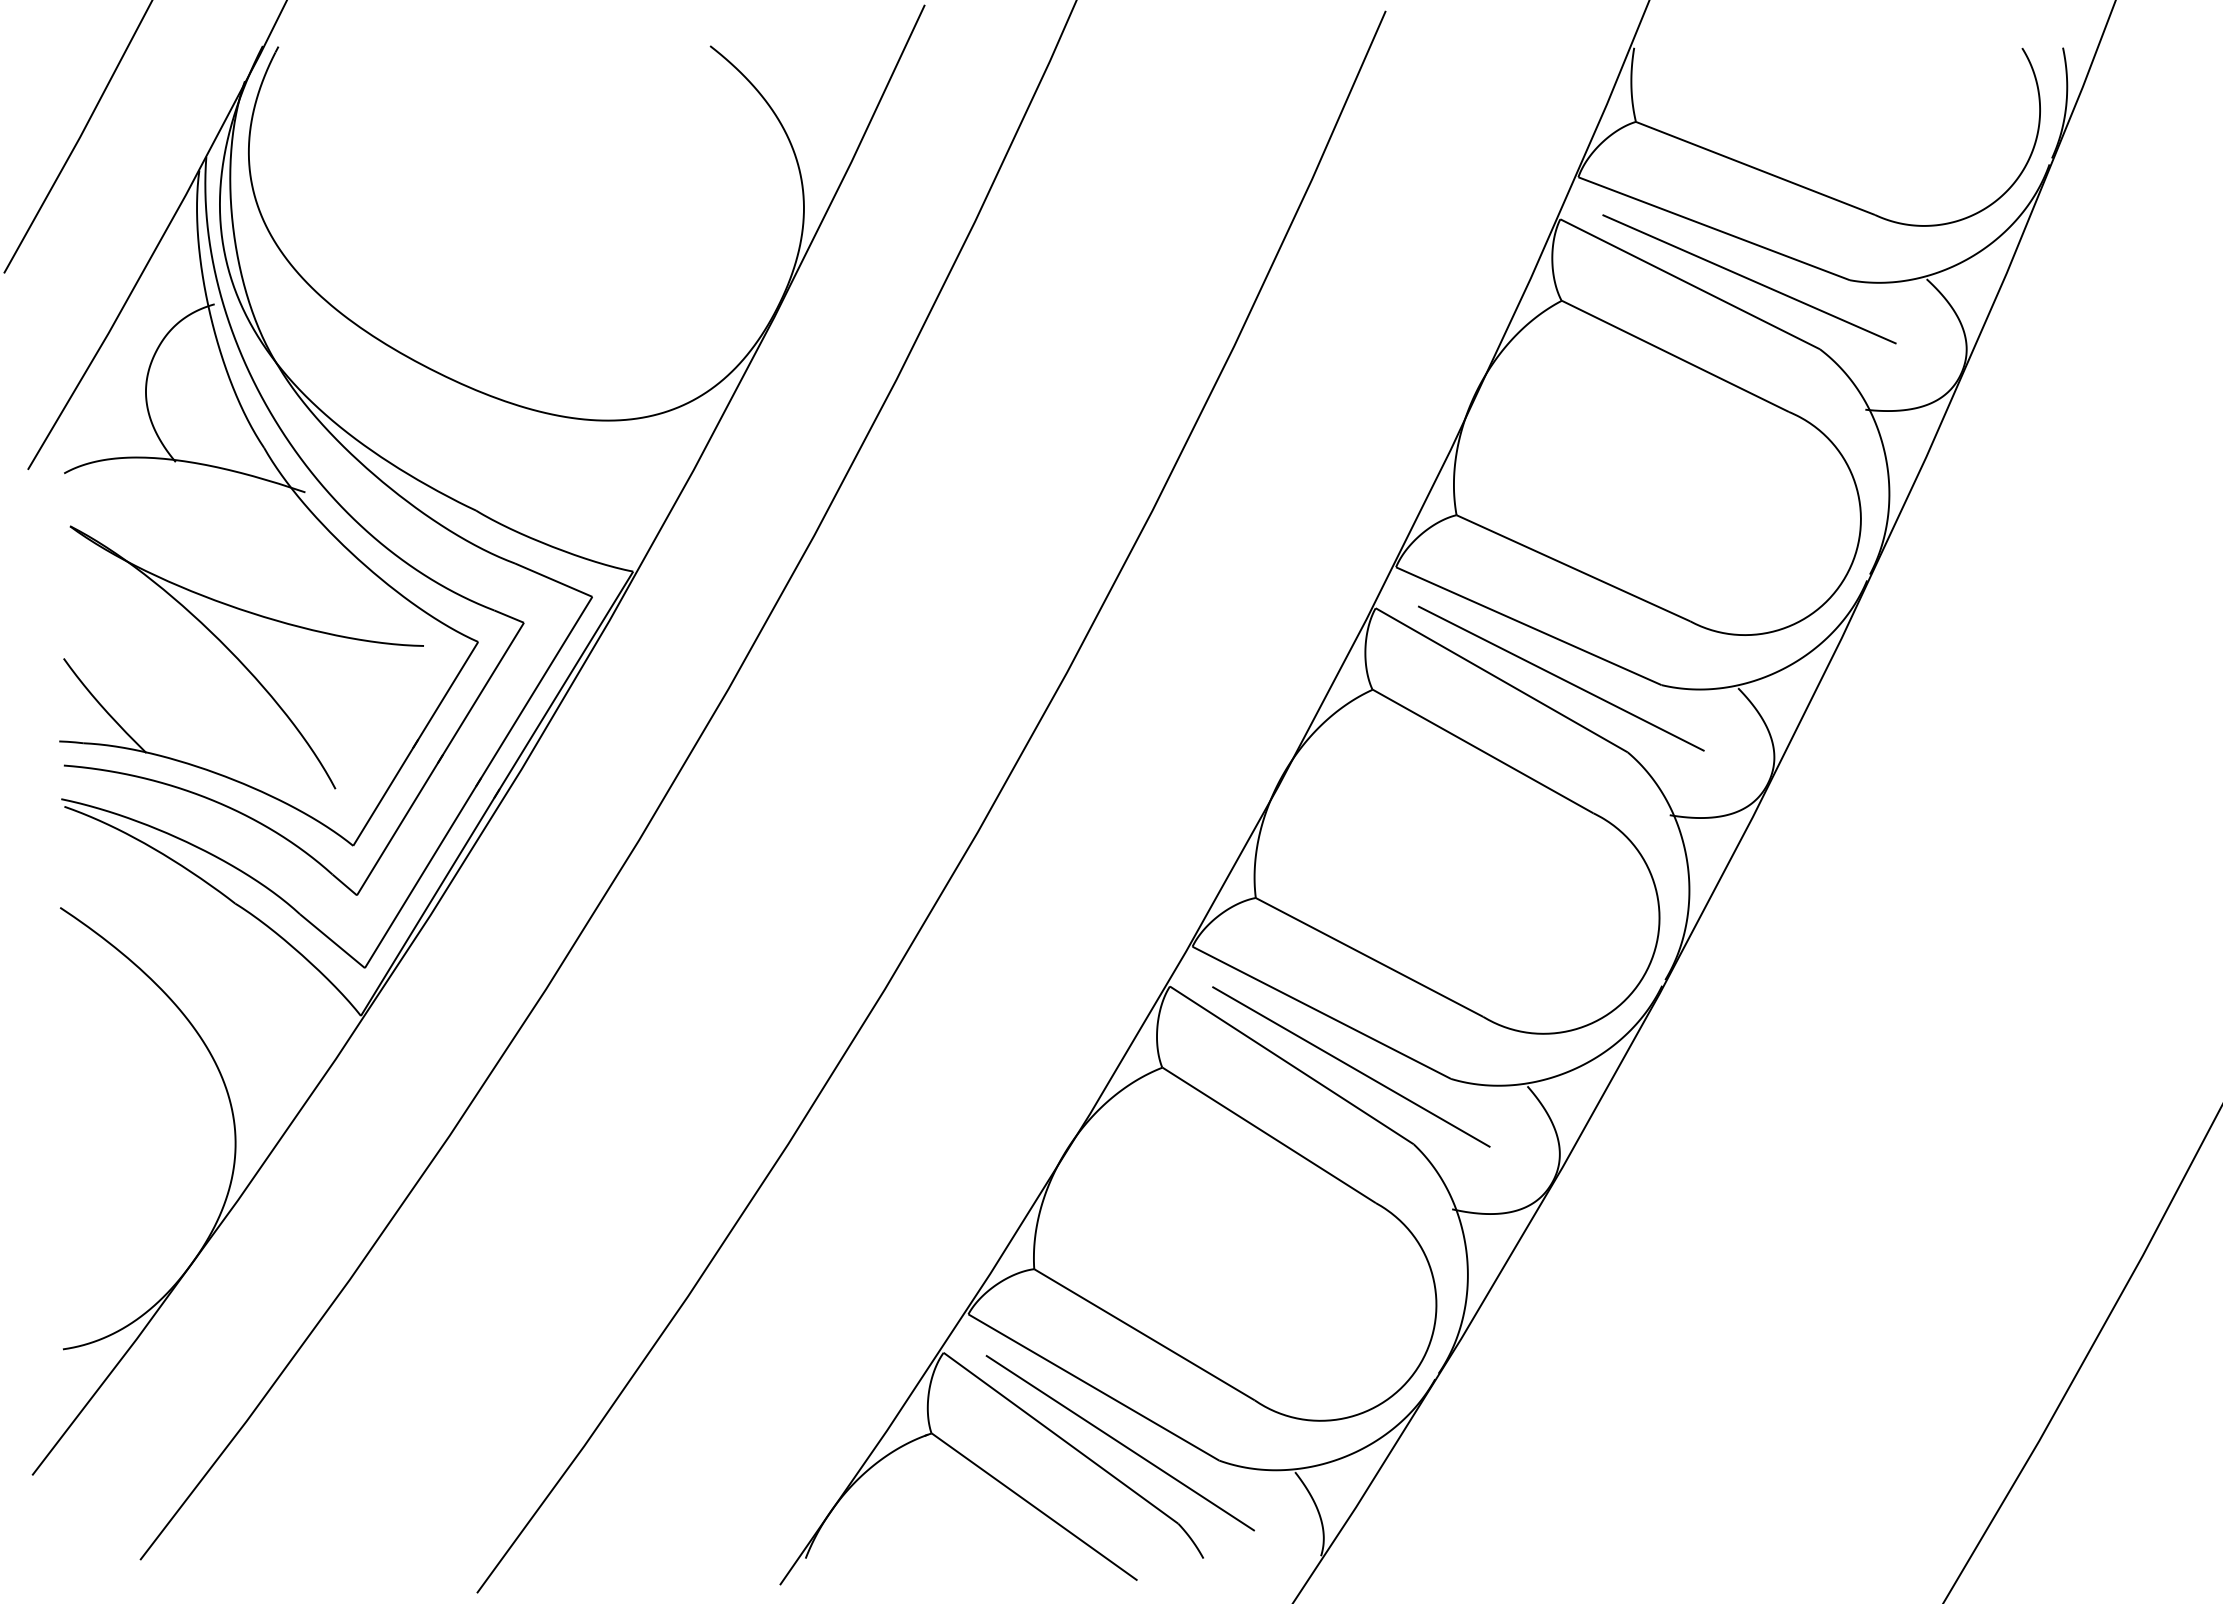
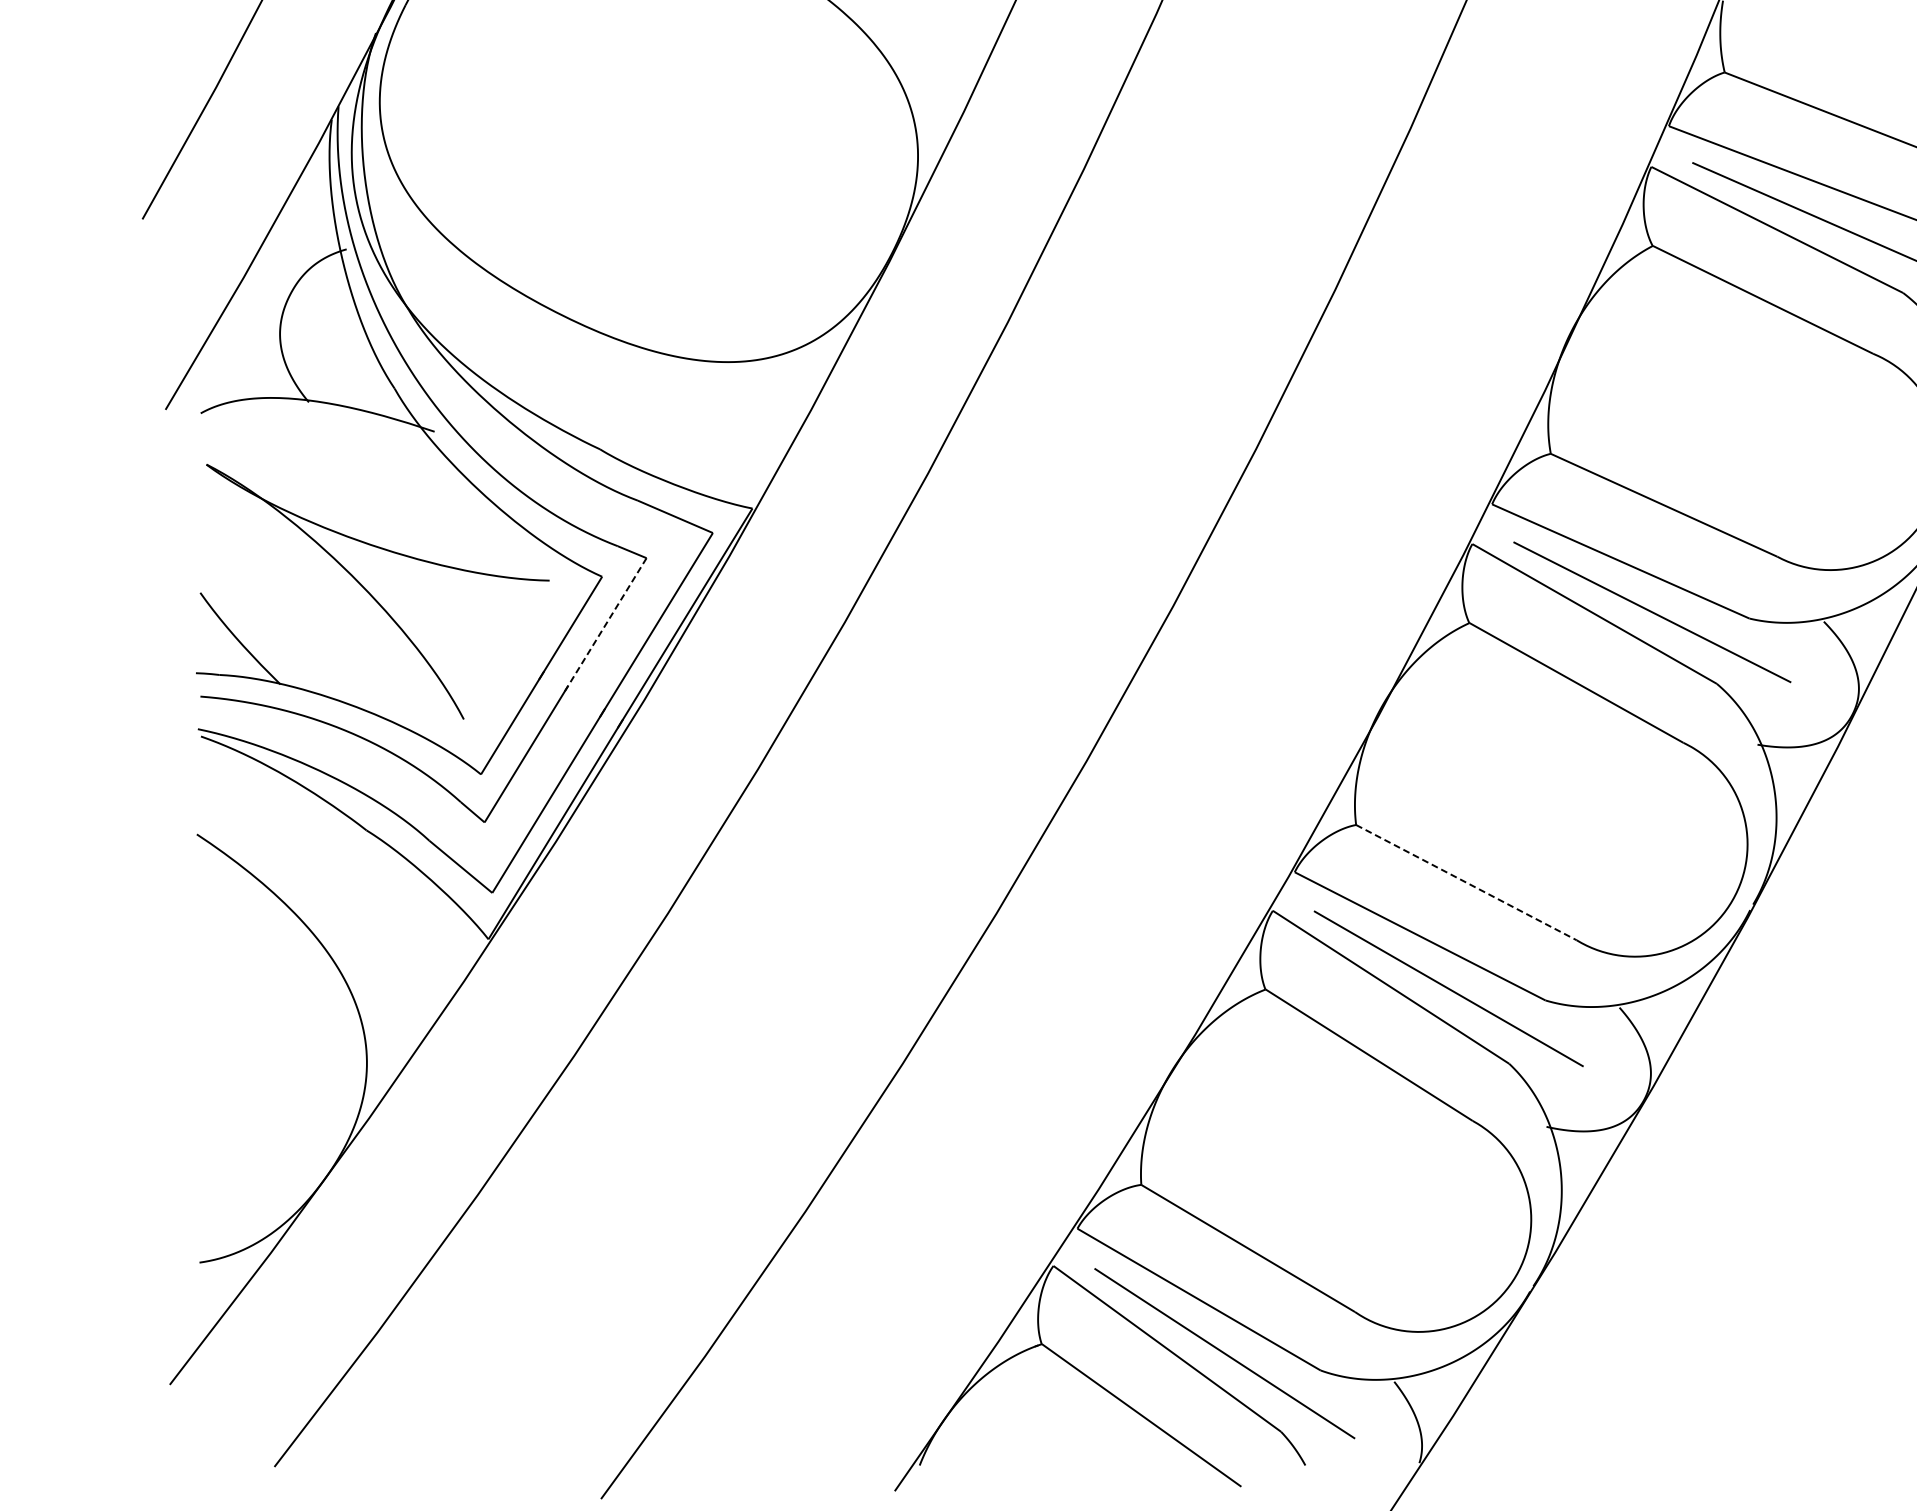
line: (480, 693) -> (604, 626), solid -> dashed
line: (1369, 957) -> (1466, 882), solid -> dashed

